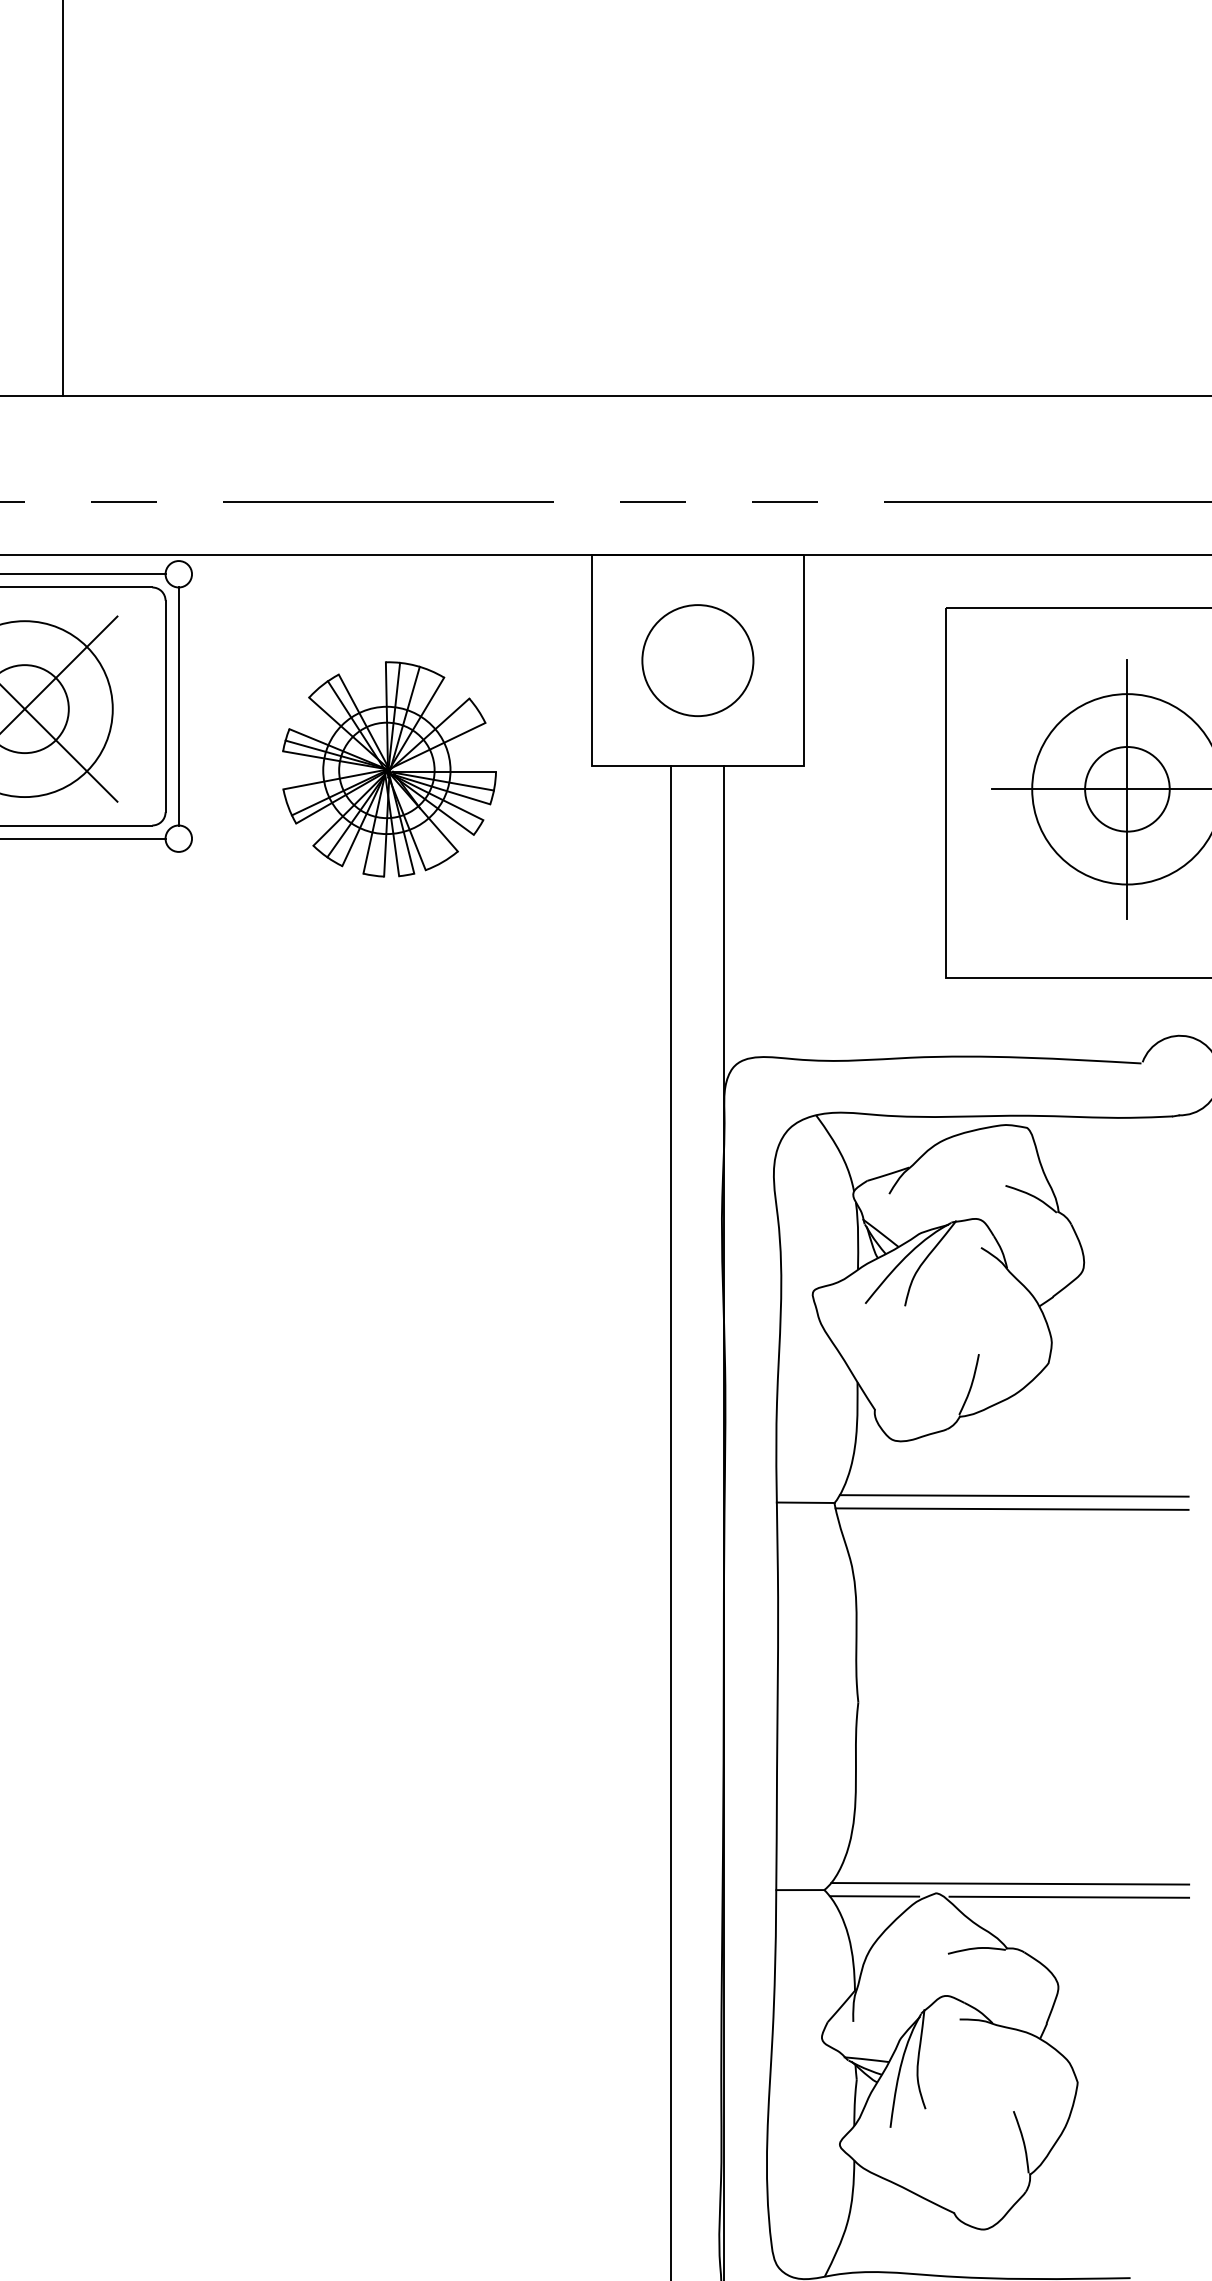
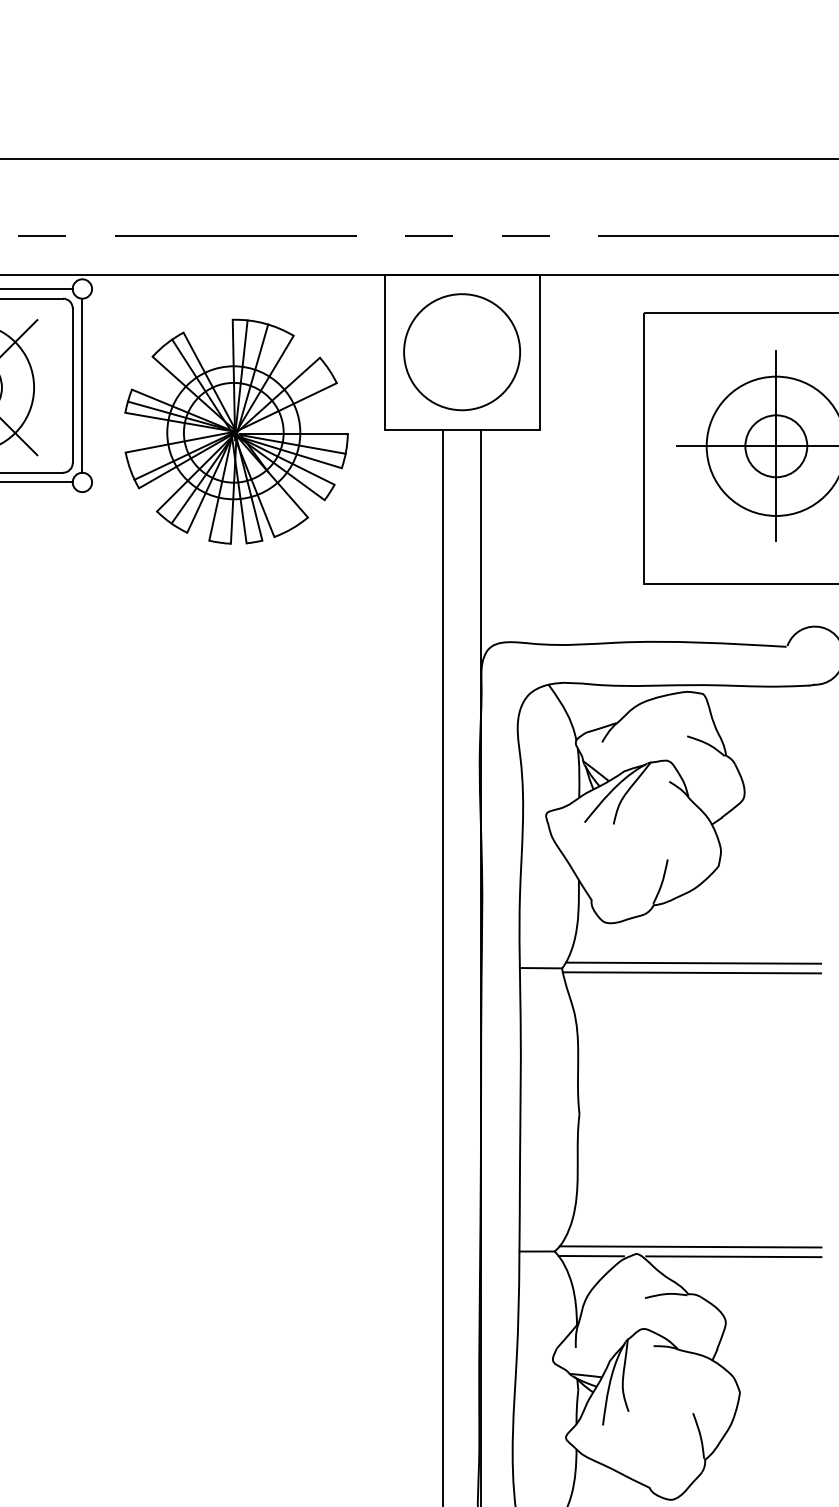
circle: (697, 660) -> (461, 352), size x1.43
part: (389, 769) -> (236, 431), size x1.43

